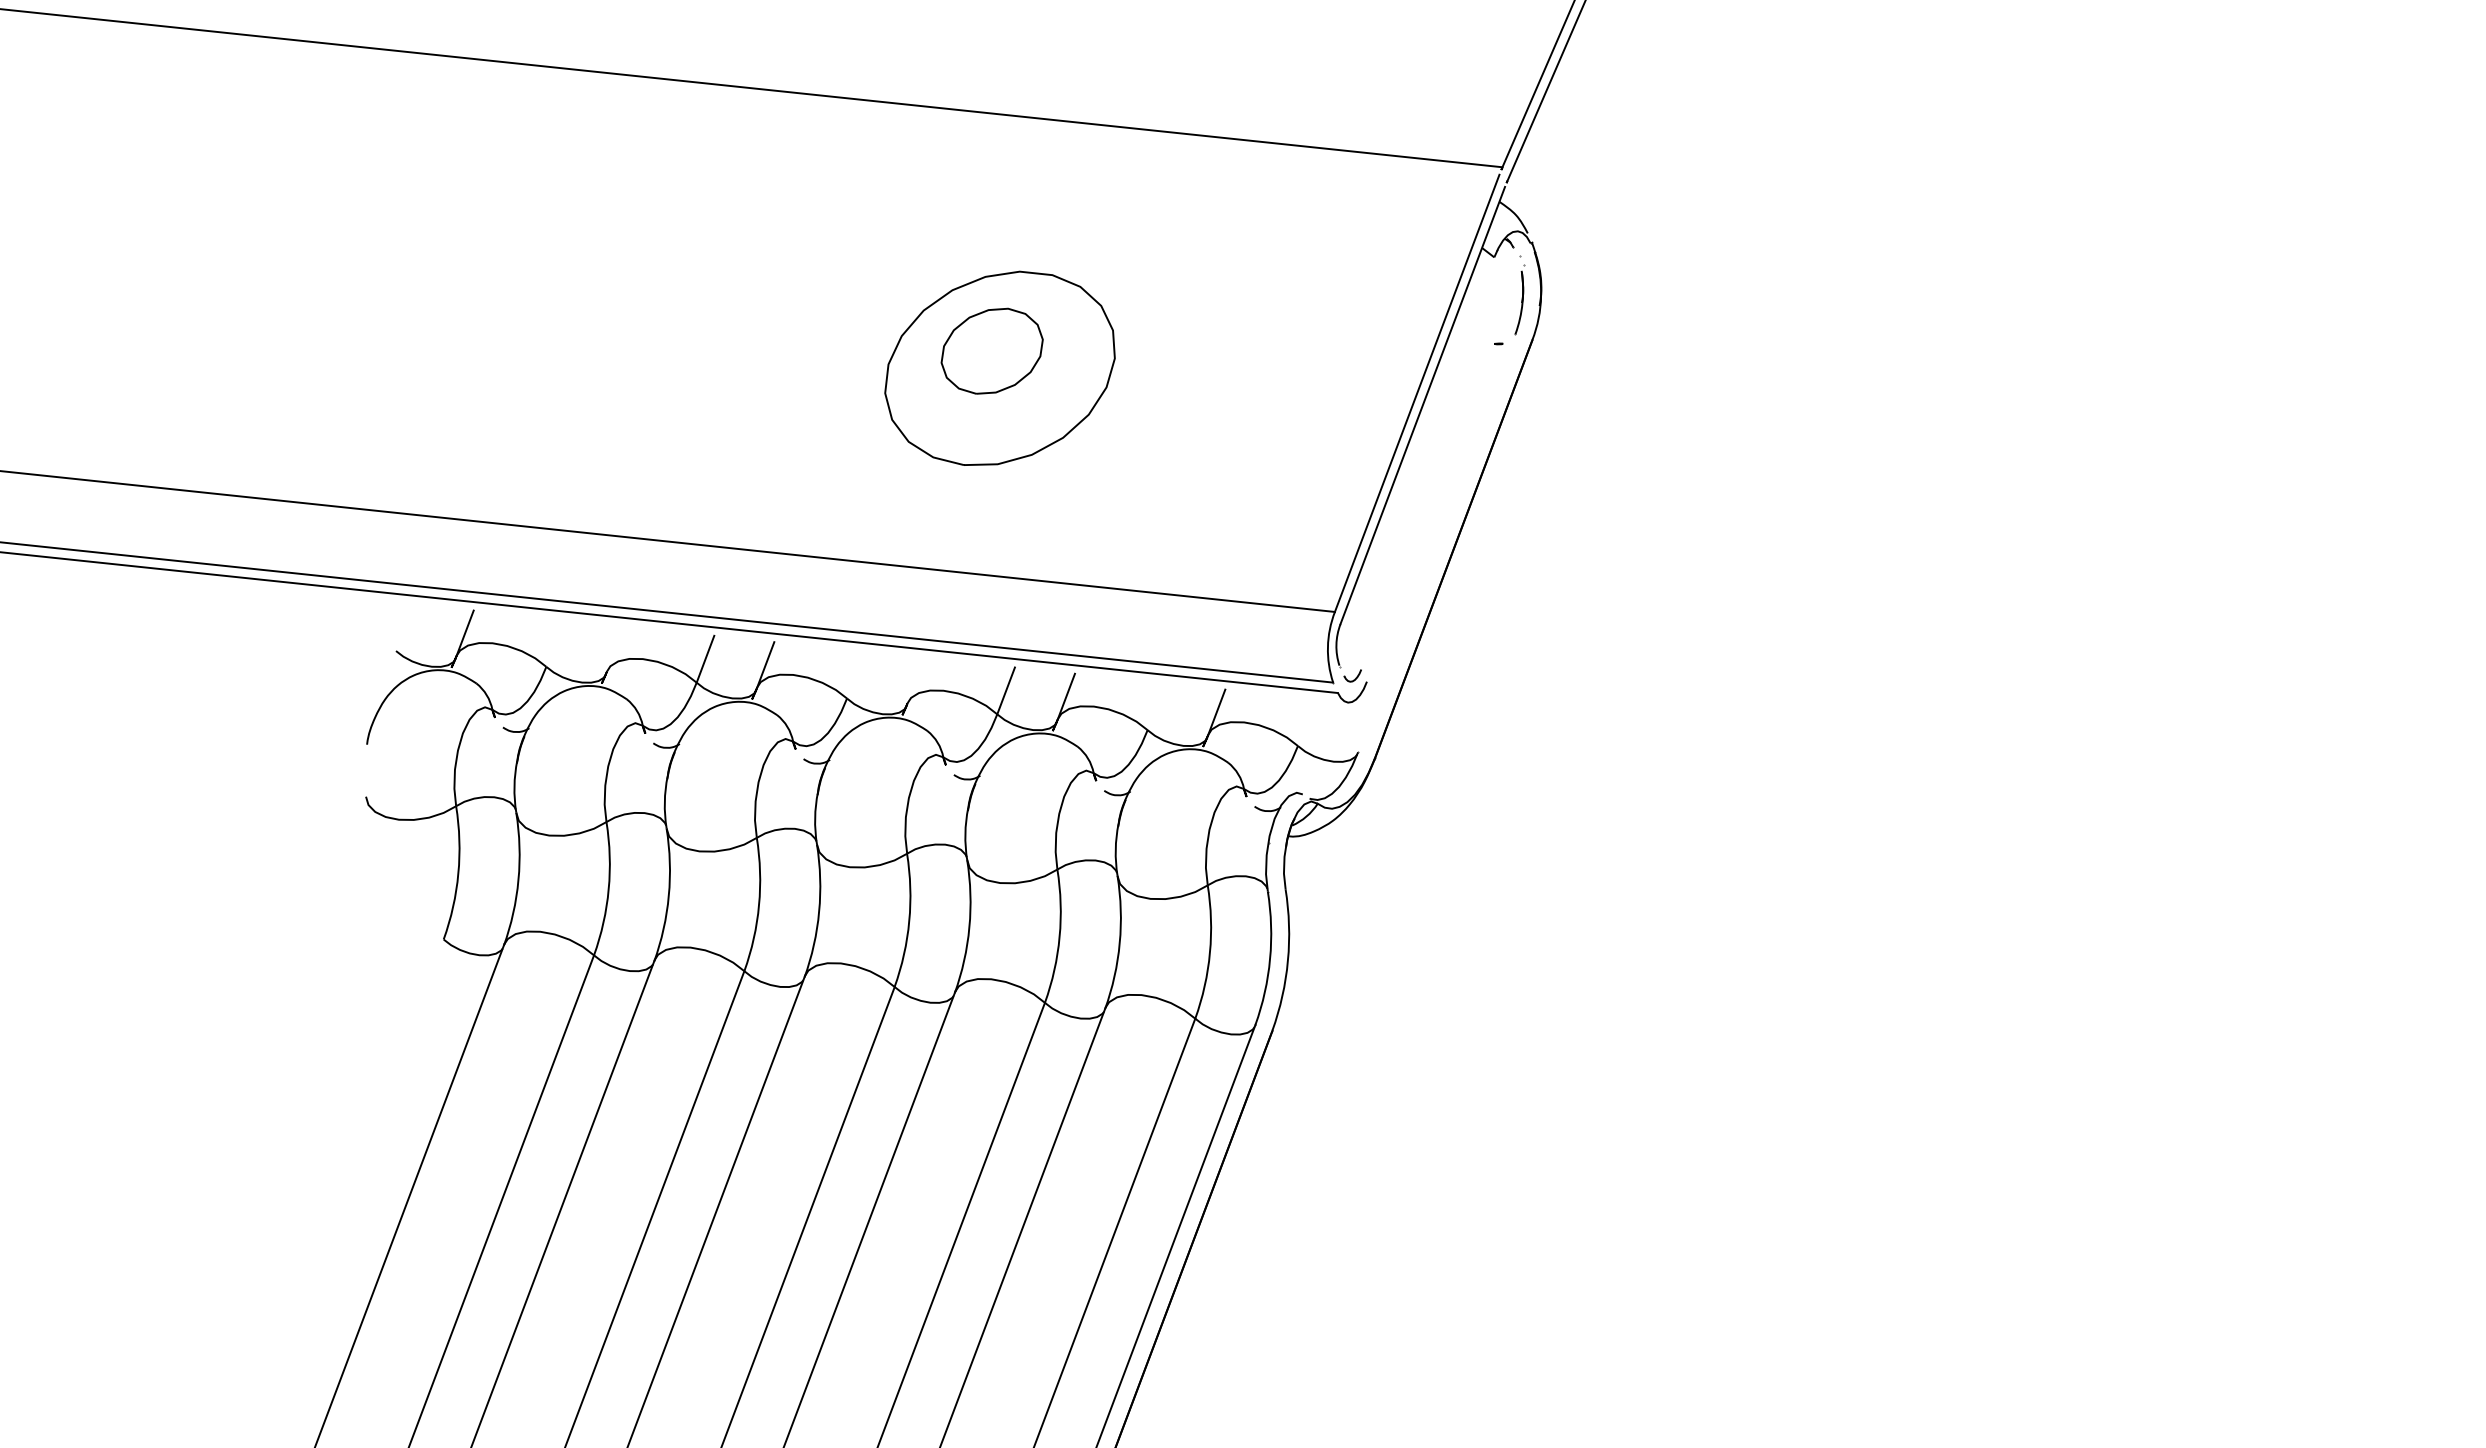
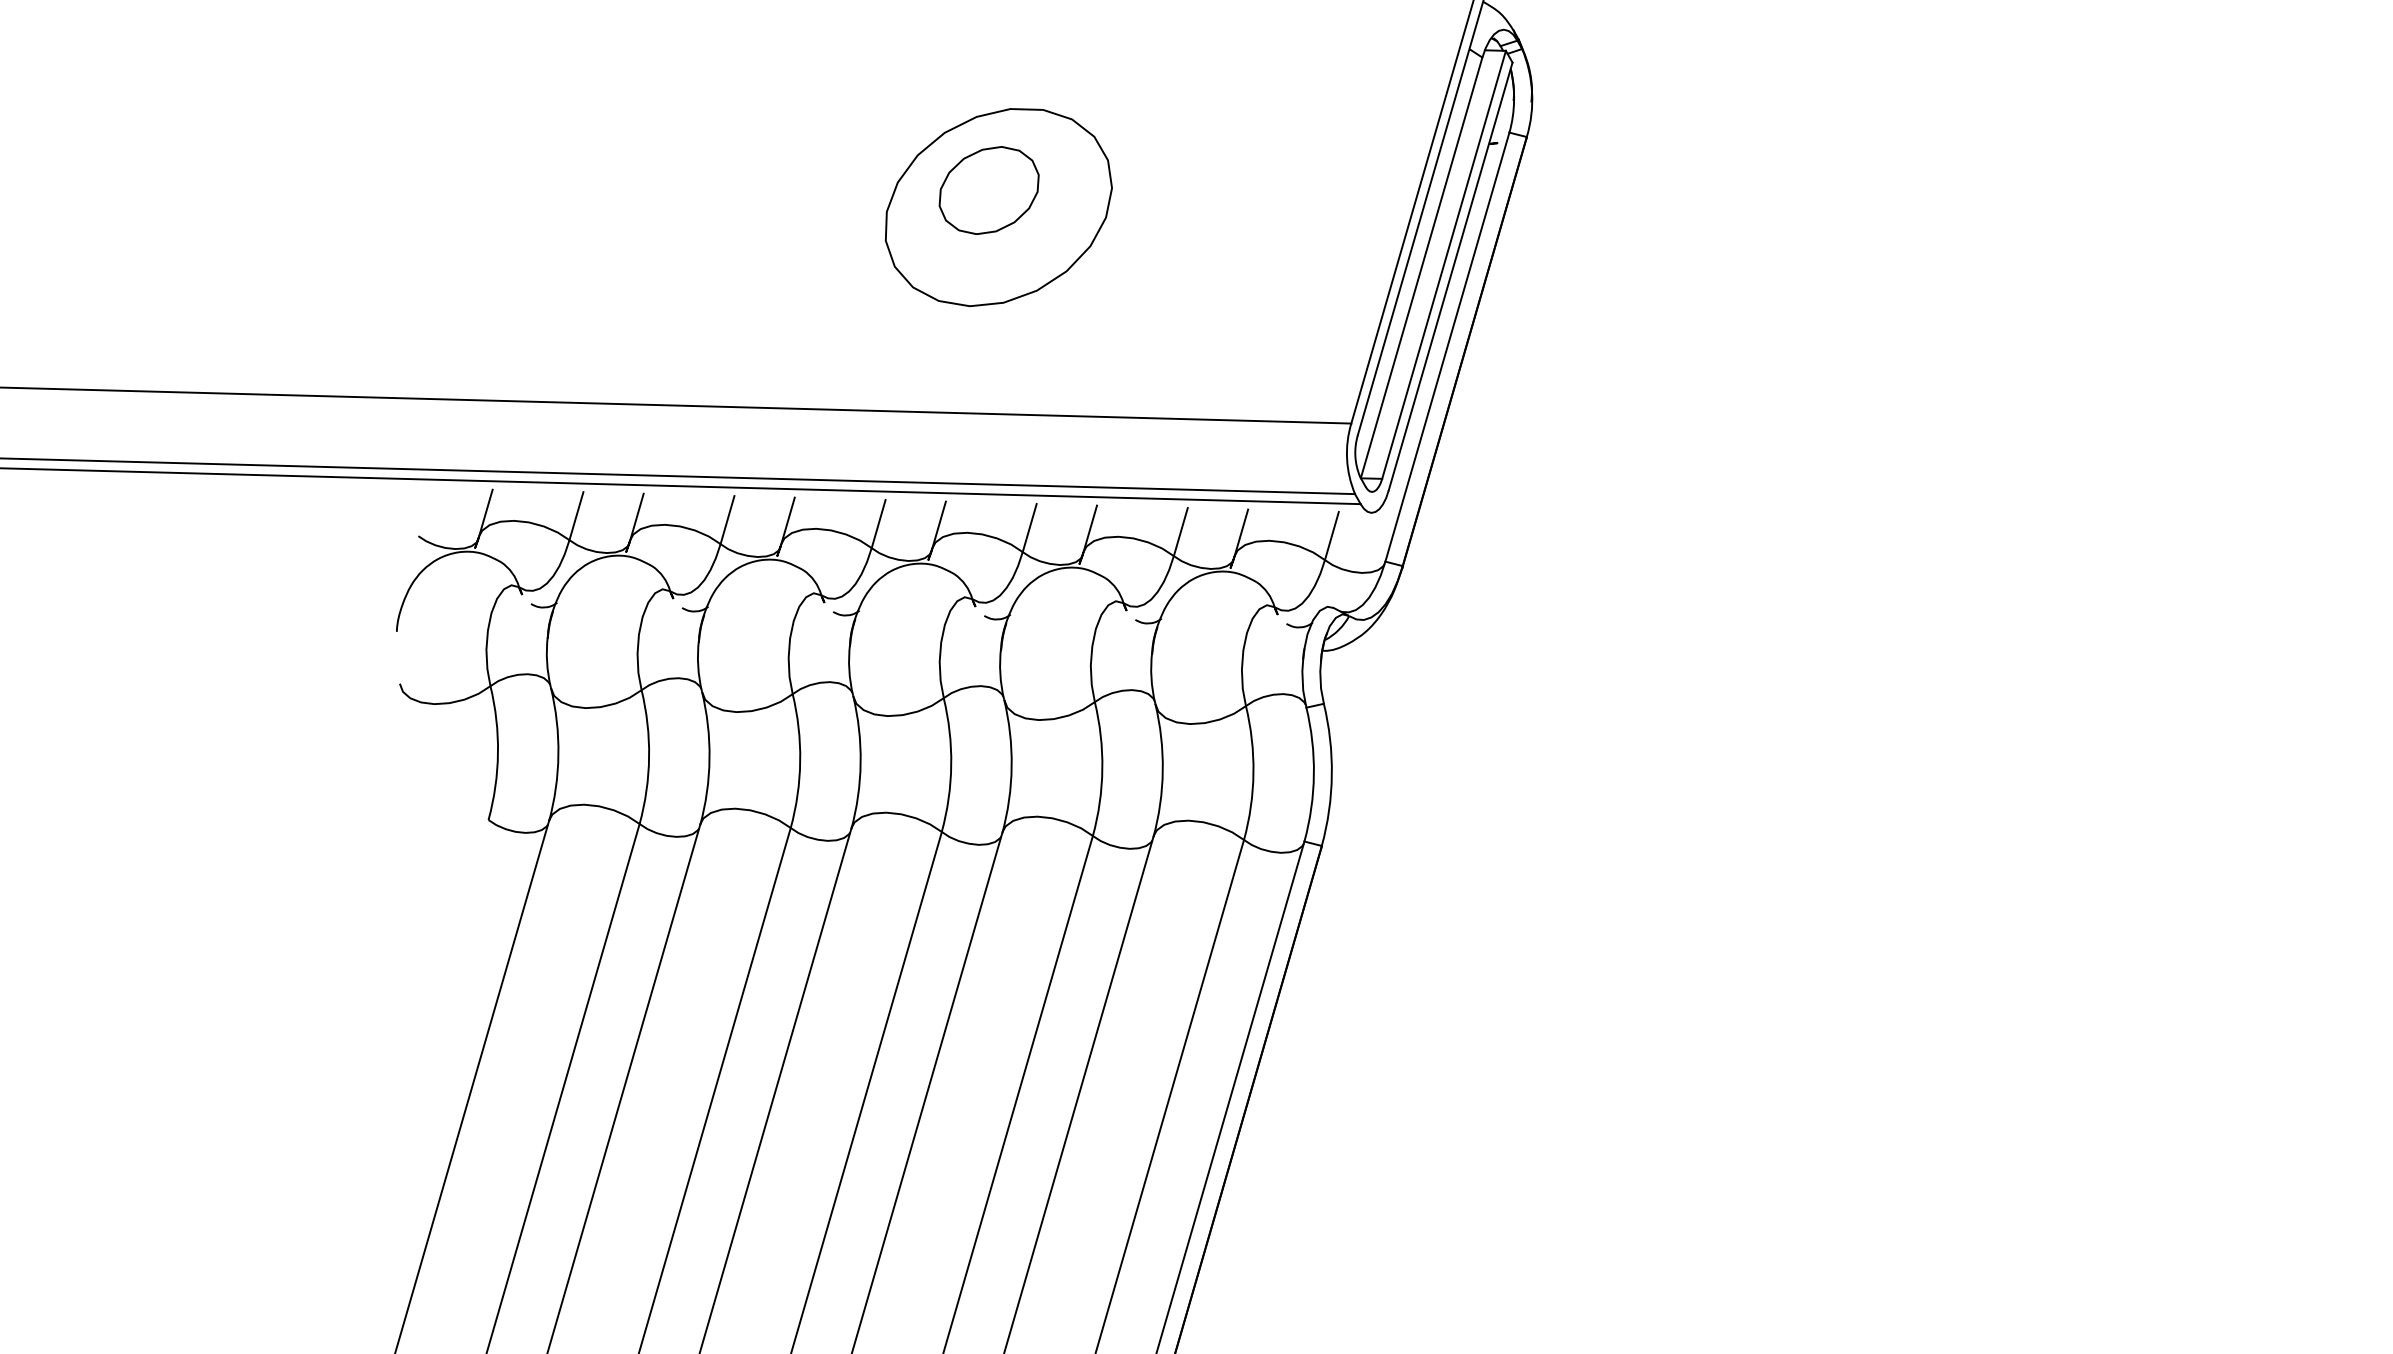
line: (1439, 460) -> (1443, 264), added
line: (1417, 462) -> (1421, 268), added
line: (1444, 472) -> (1449, 275), added
line: (1436, 543) -> (1447, 347), added
line: (555, 643) -> (576, 516), added
line: (615, 648) -> (636, 516), added
line: (855, 674) -> (878, 523), added
line: (915, 680) -> (938, 524), added
line: (1156, 706) -> (1180, 531), added
line: (1306, 722) -> (1331, 535), added

